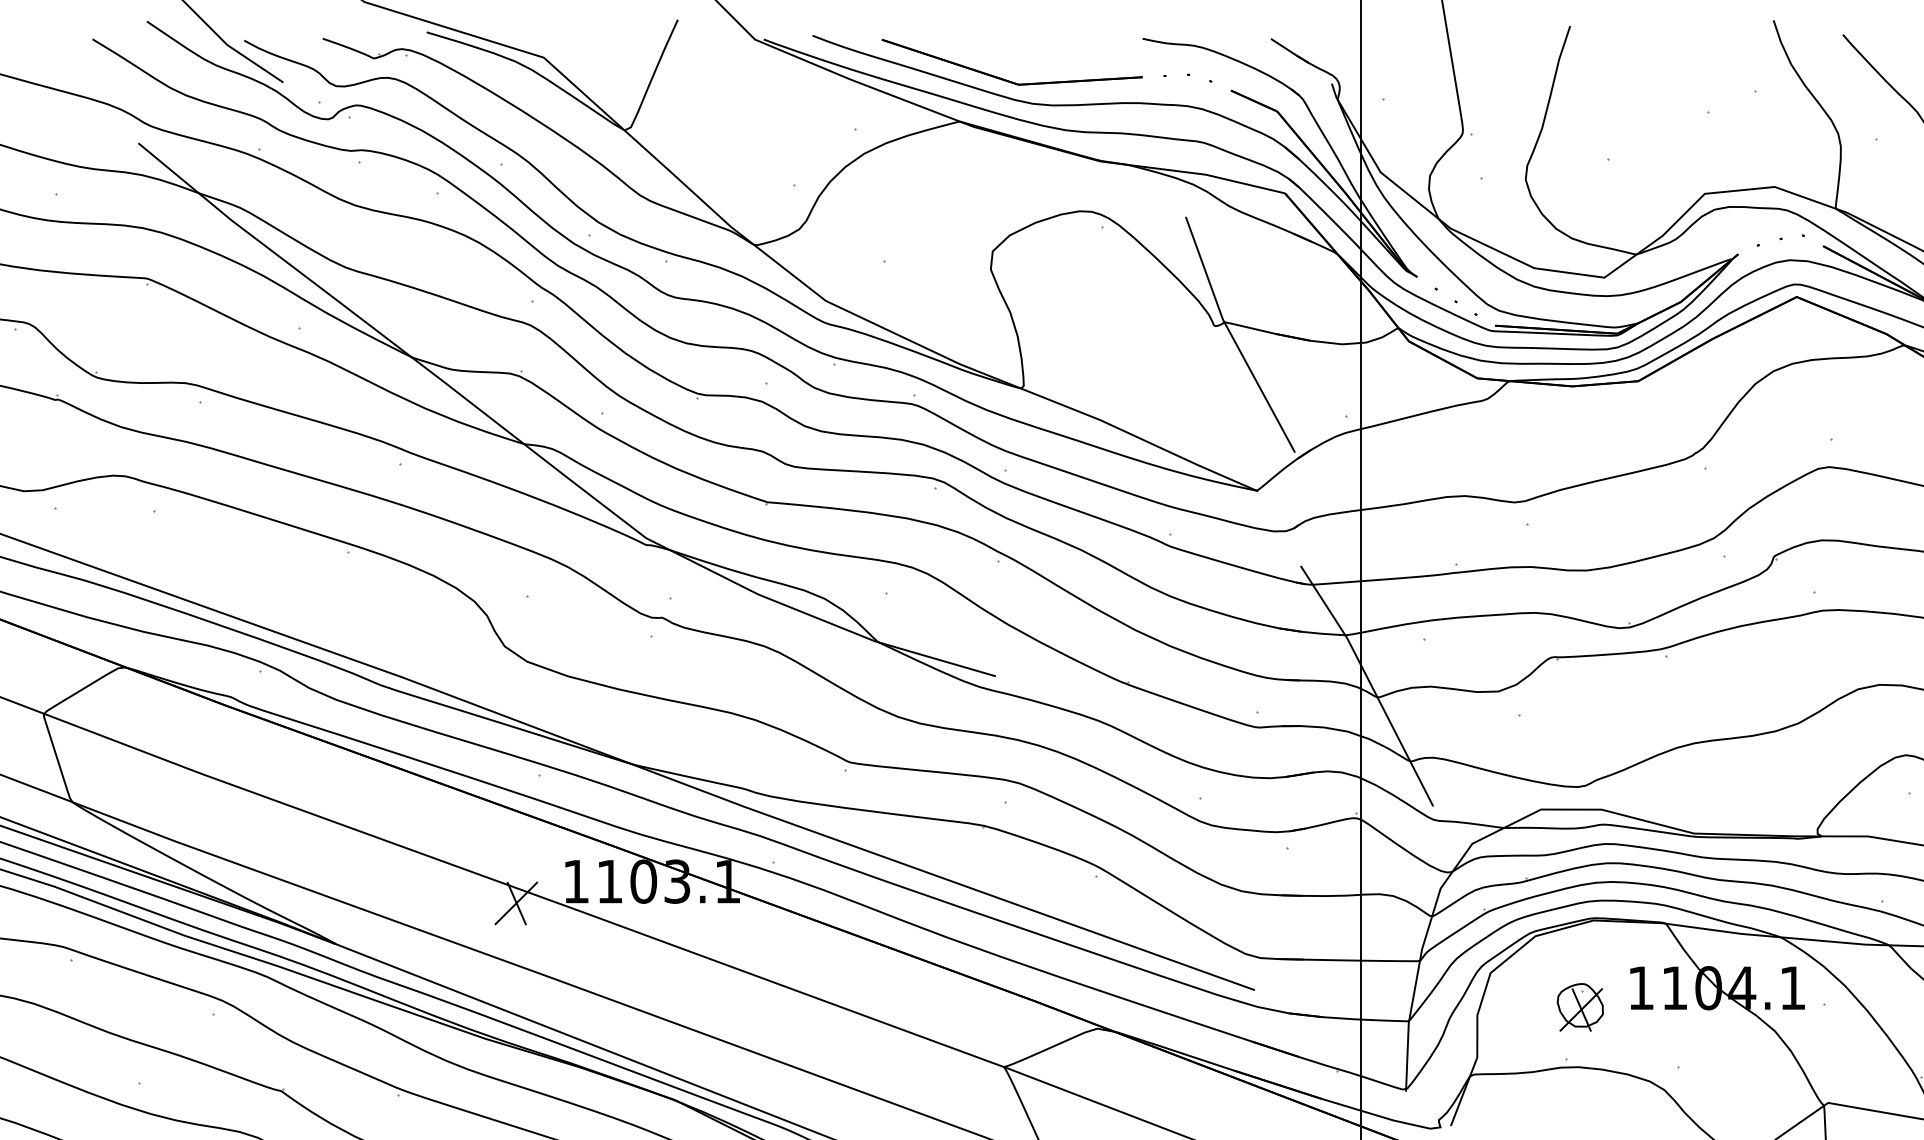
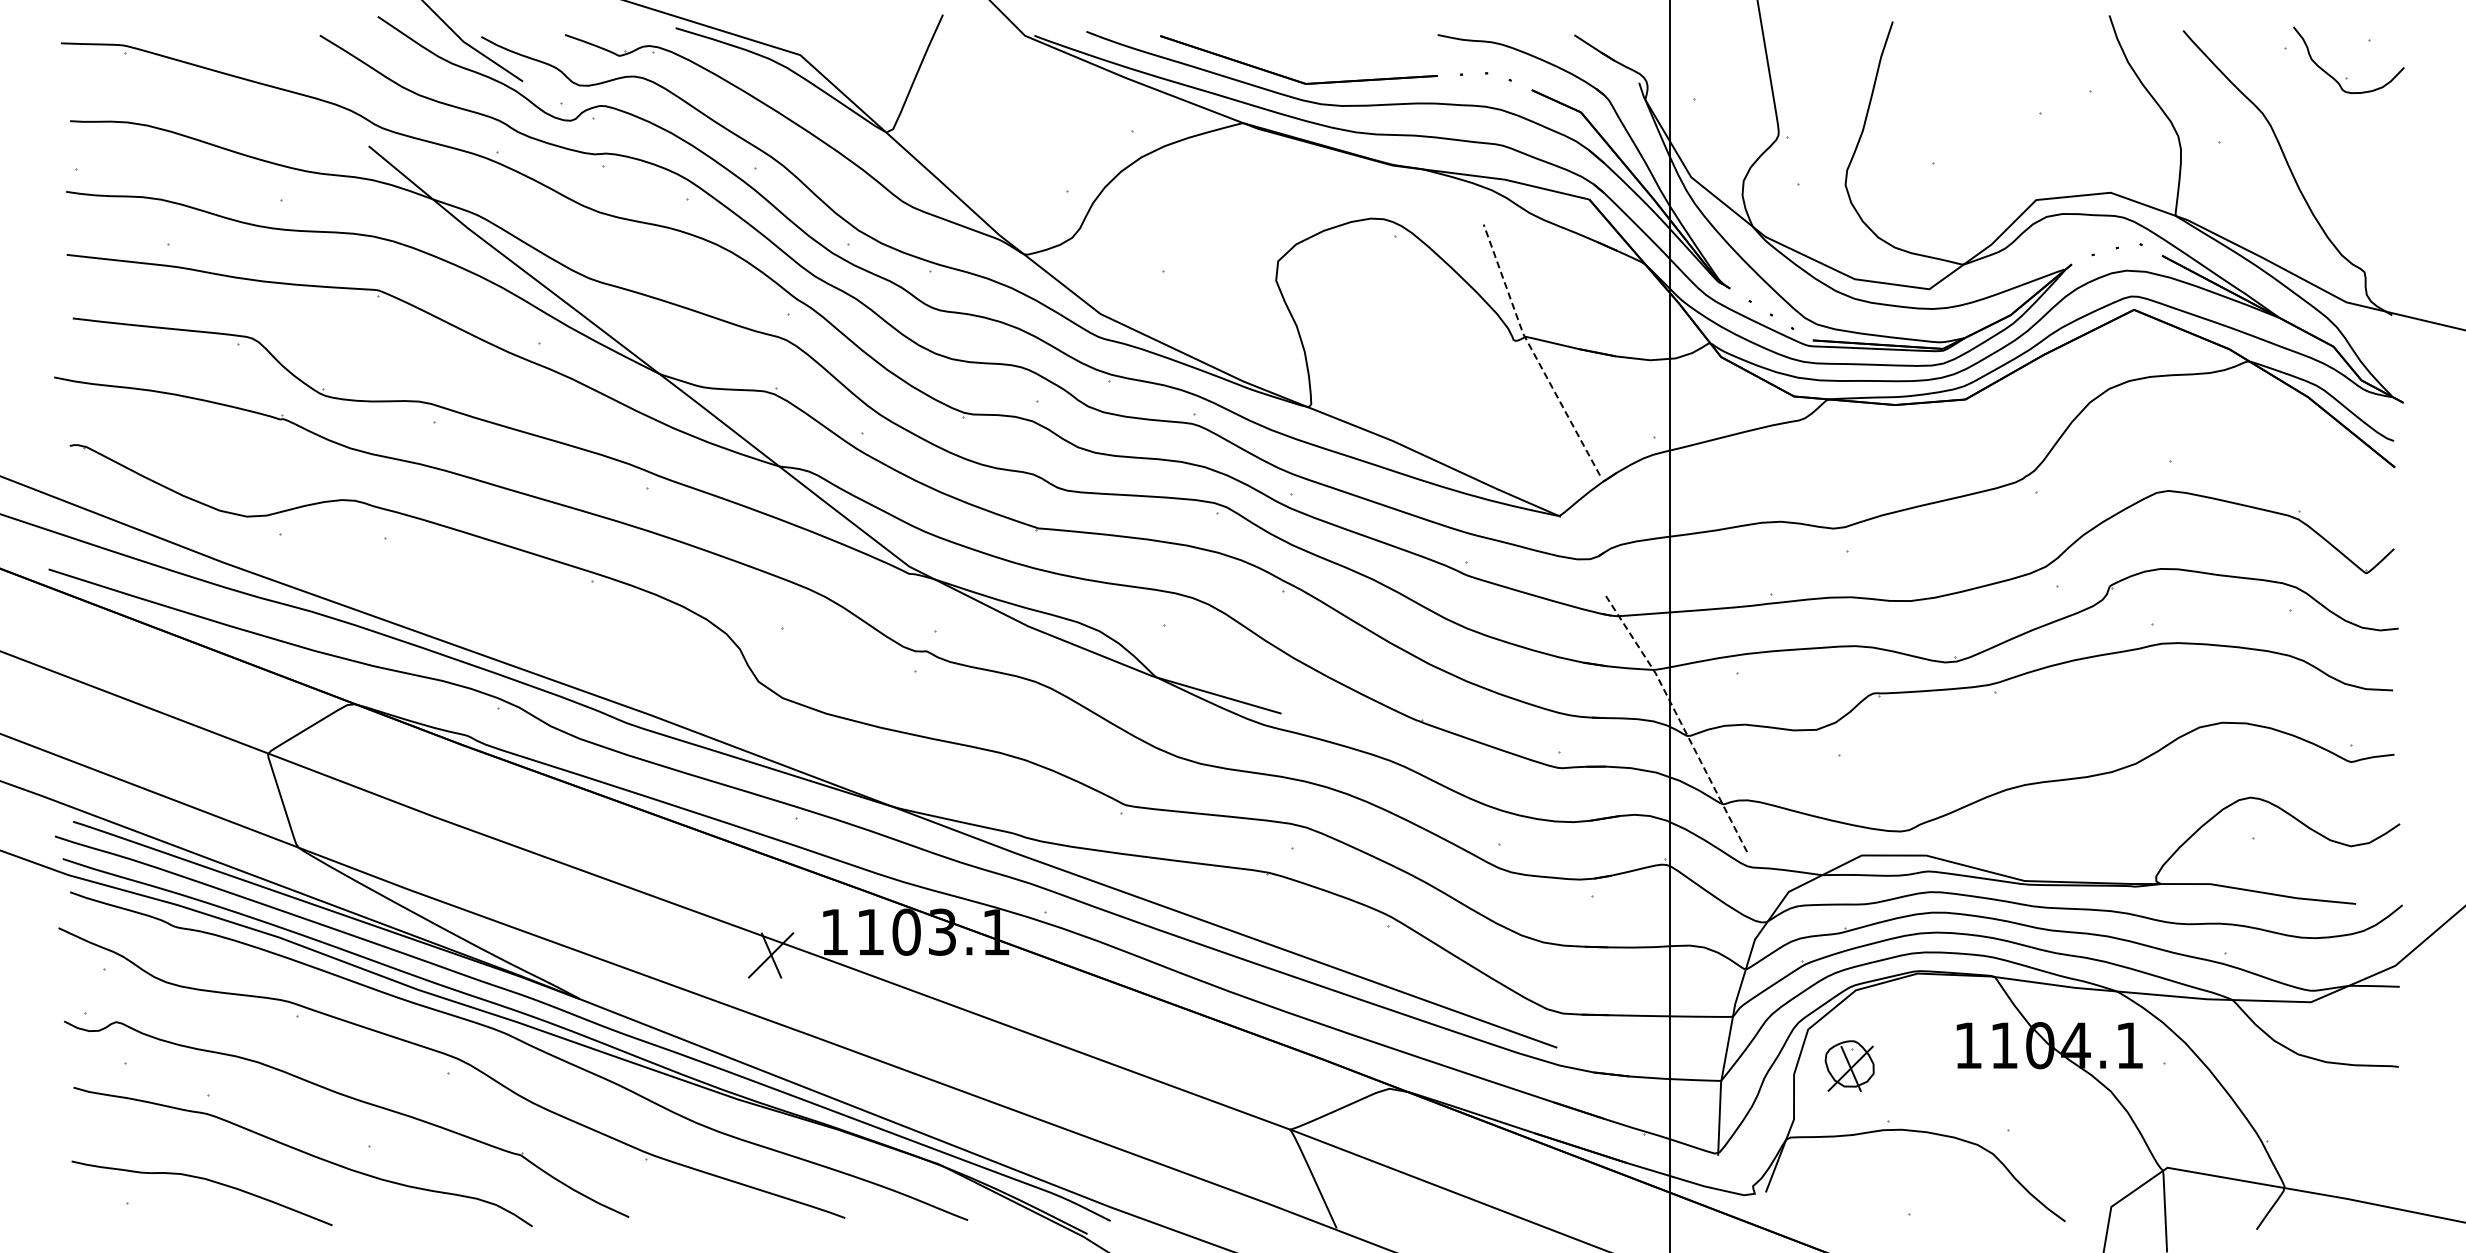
line: (1232, 337) -> (1533, 353), solid -> dashed
line: (1370, 683) -> (1680, 721), solid -> dashed
part: (1580, 1006) -> (1849, 1065), moved

